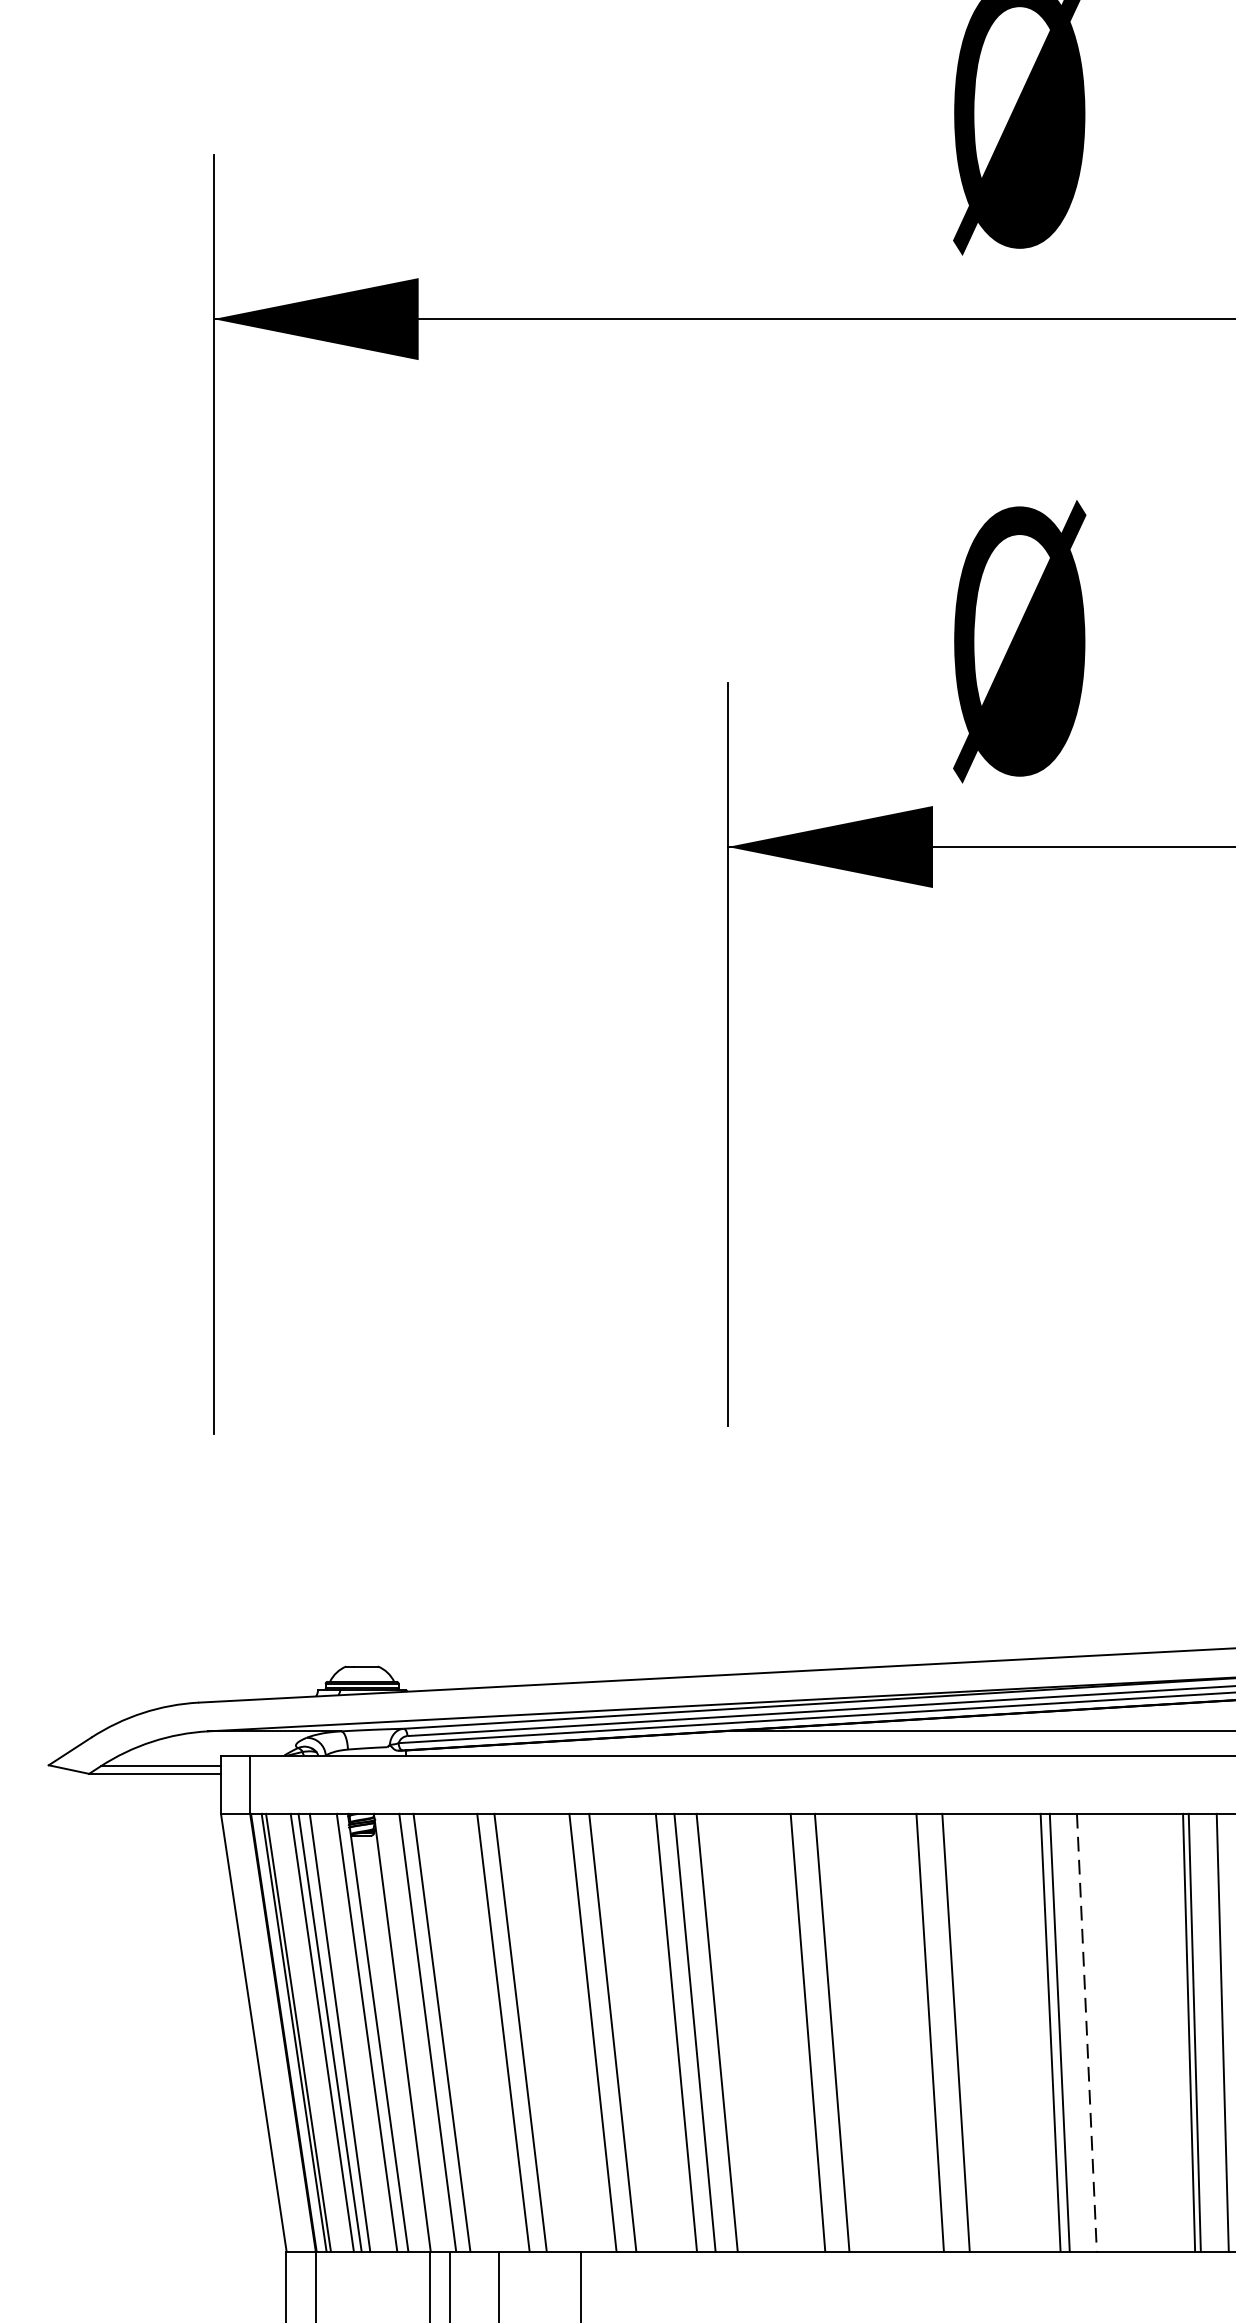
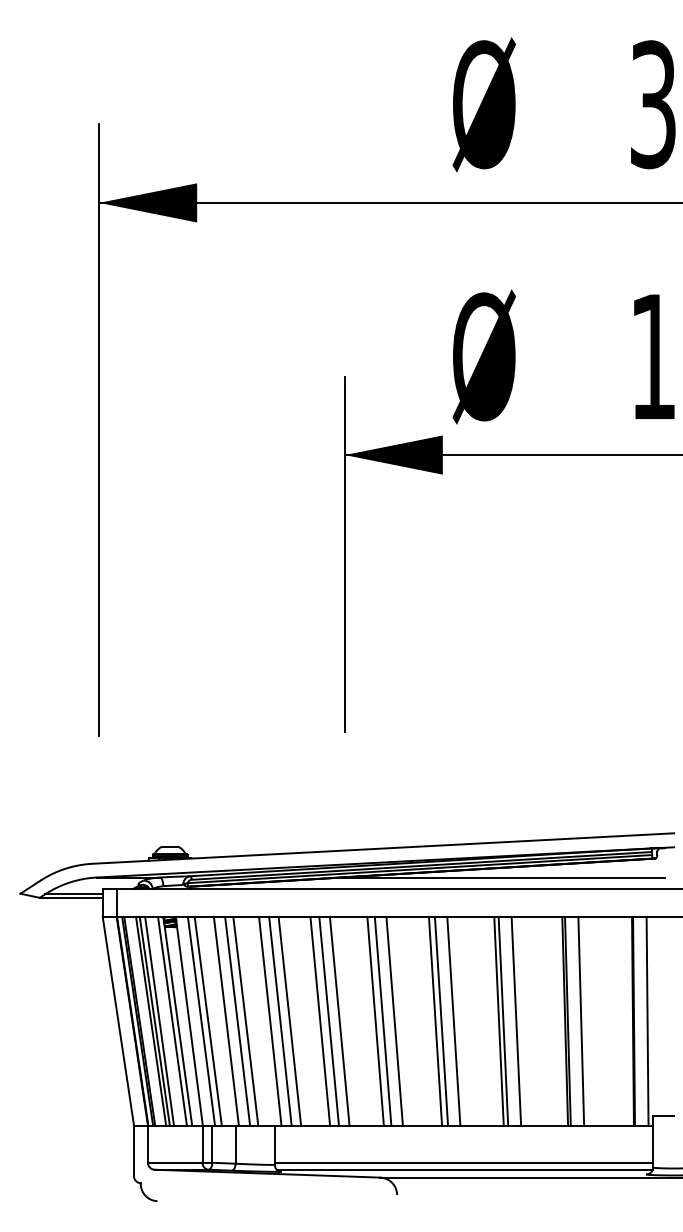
line: (477, 2032) -> (225, 1021), added
line: (572, 2032) -> (270, 1021), added
line: (792, 2032) -> (375, 1021), added
line: (917, 2032) -> (435, 1021), added
line: (1087, 2032) -> (516, 1021), dashed -> solid

